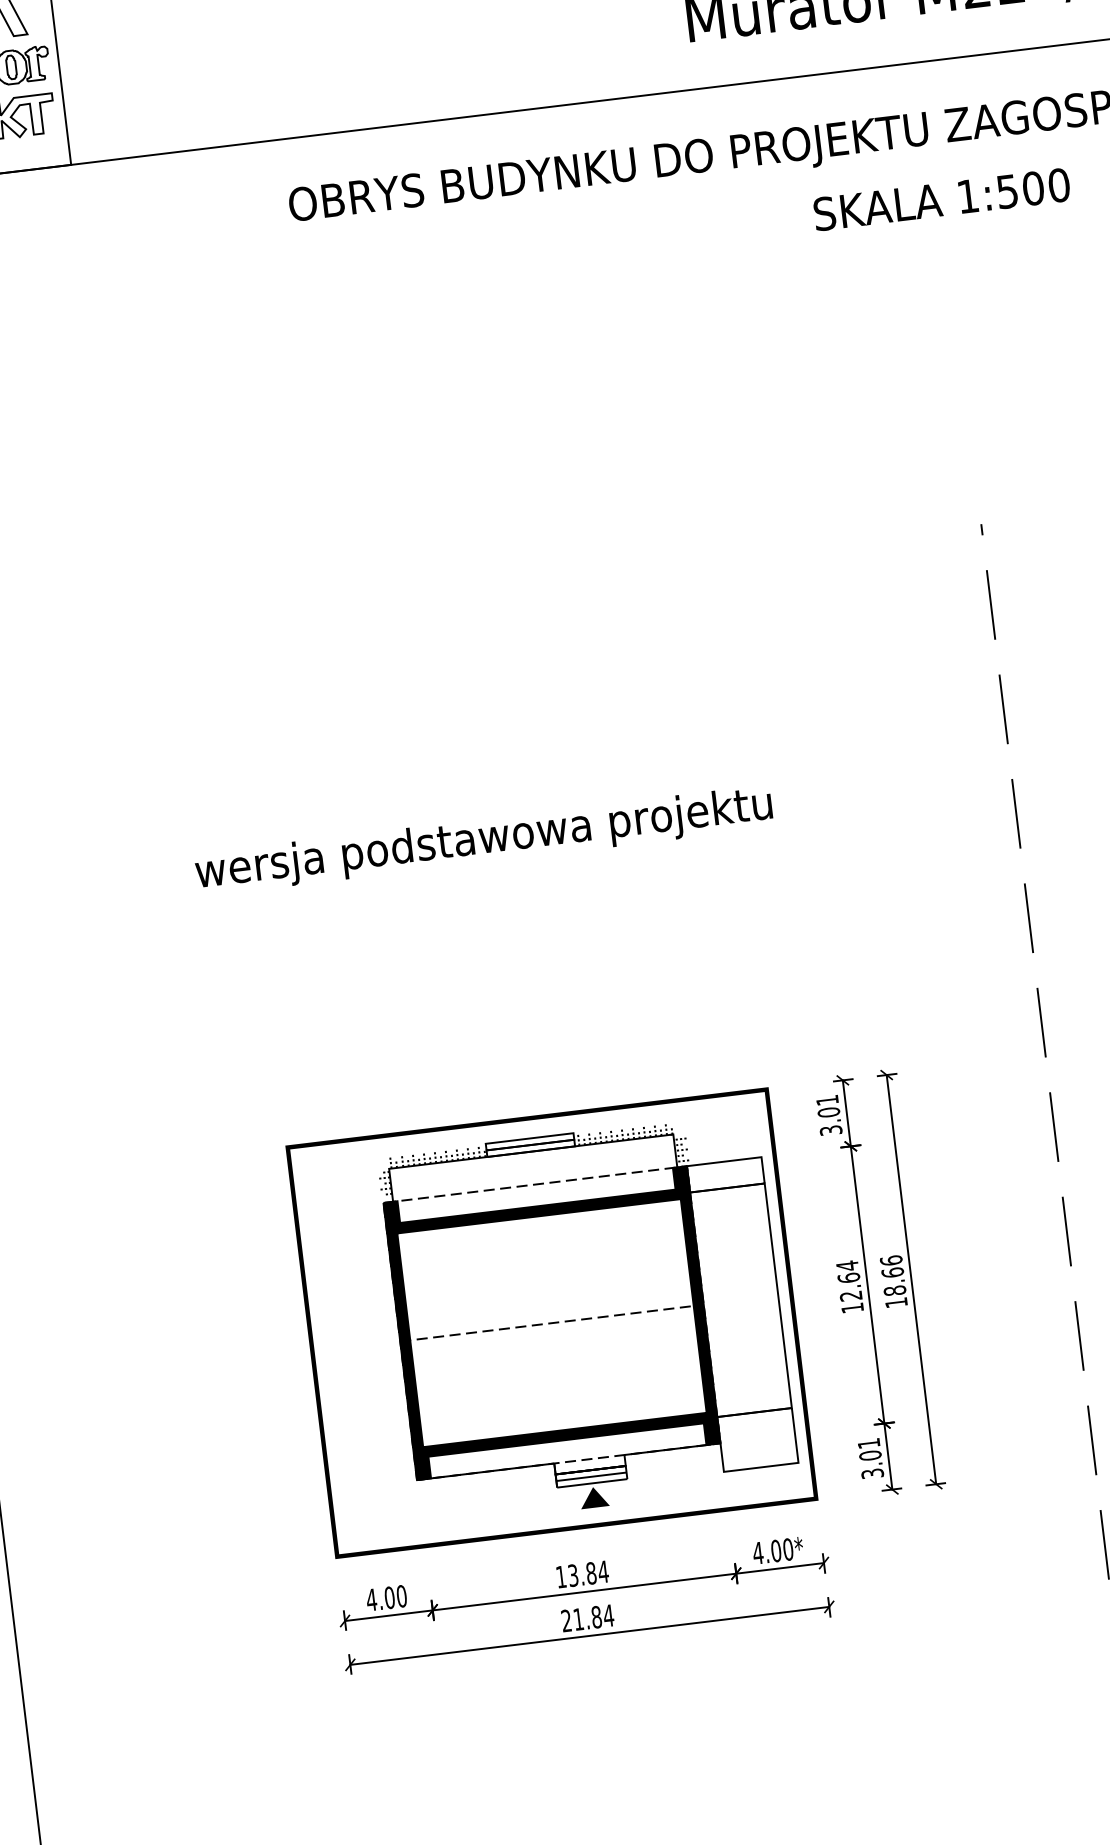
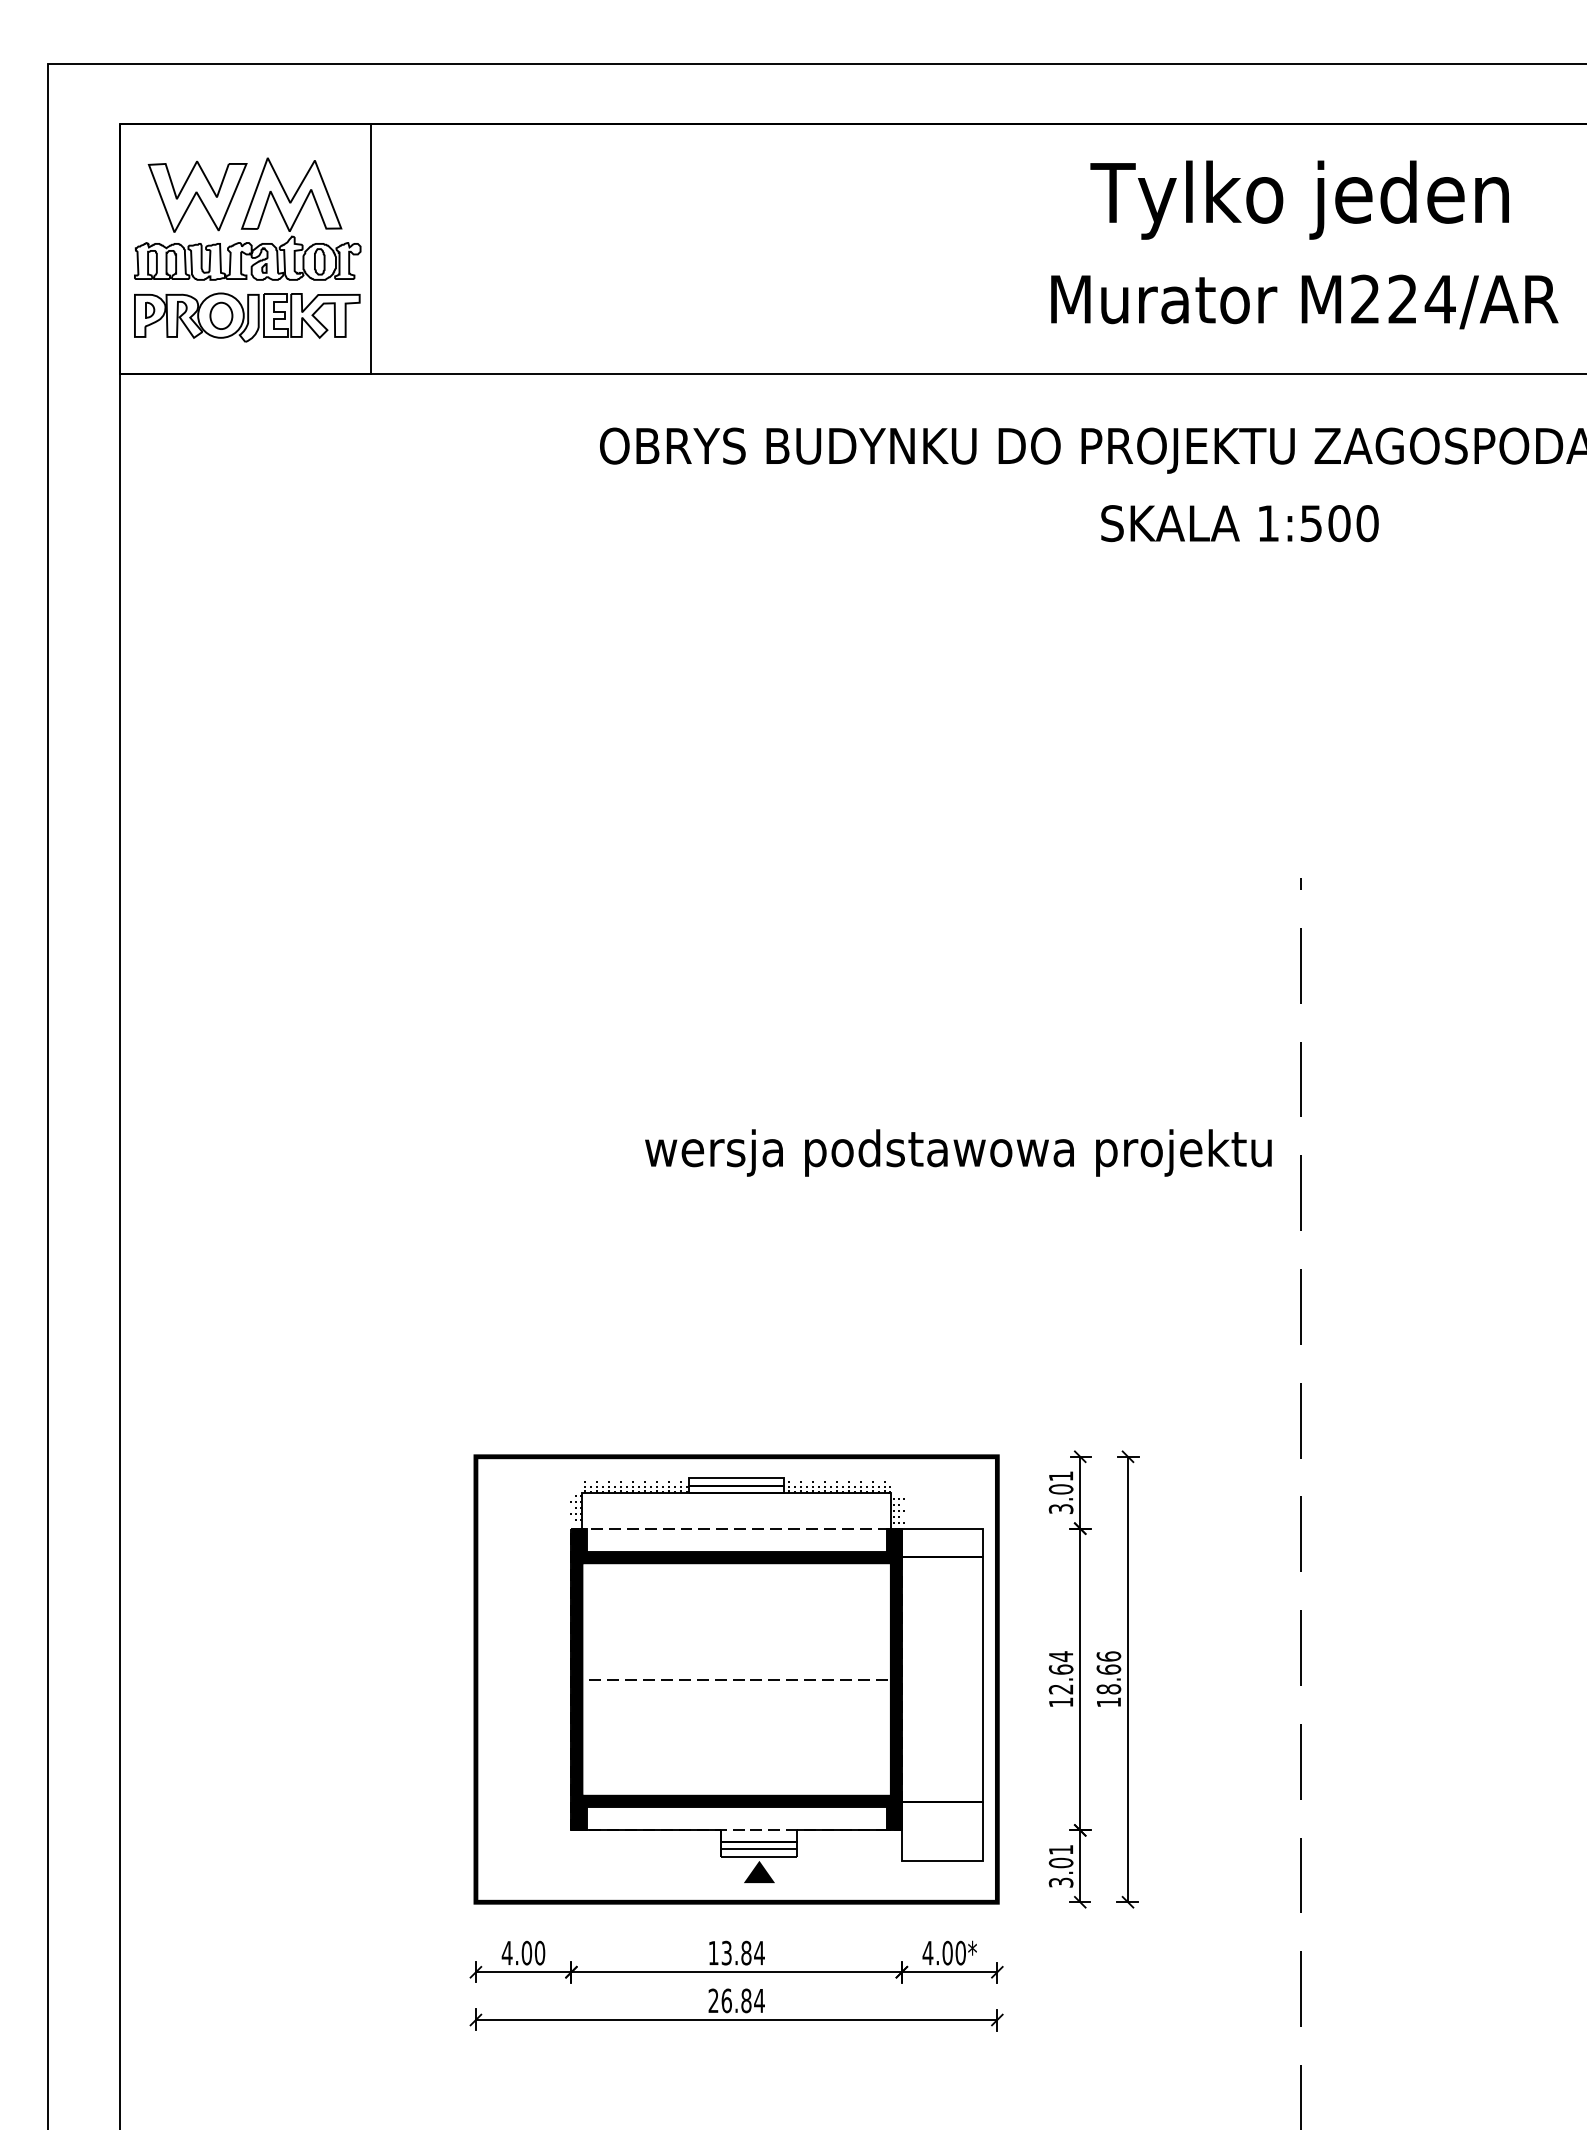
text: (941, 199) -> (1239, 523), moved
text: (484, 840) -> (958, 1152), moved
text: (578, 1619) -> (726, 2000), 21.84 -> 26.84

